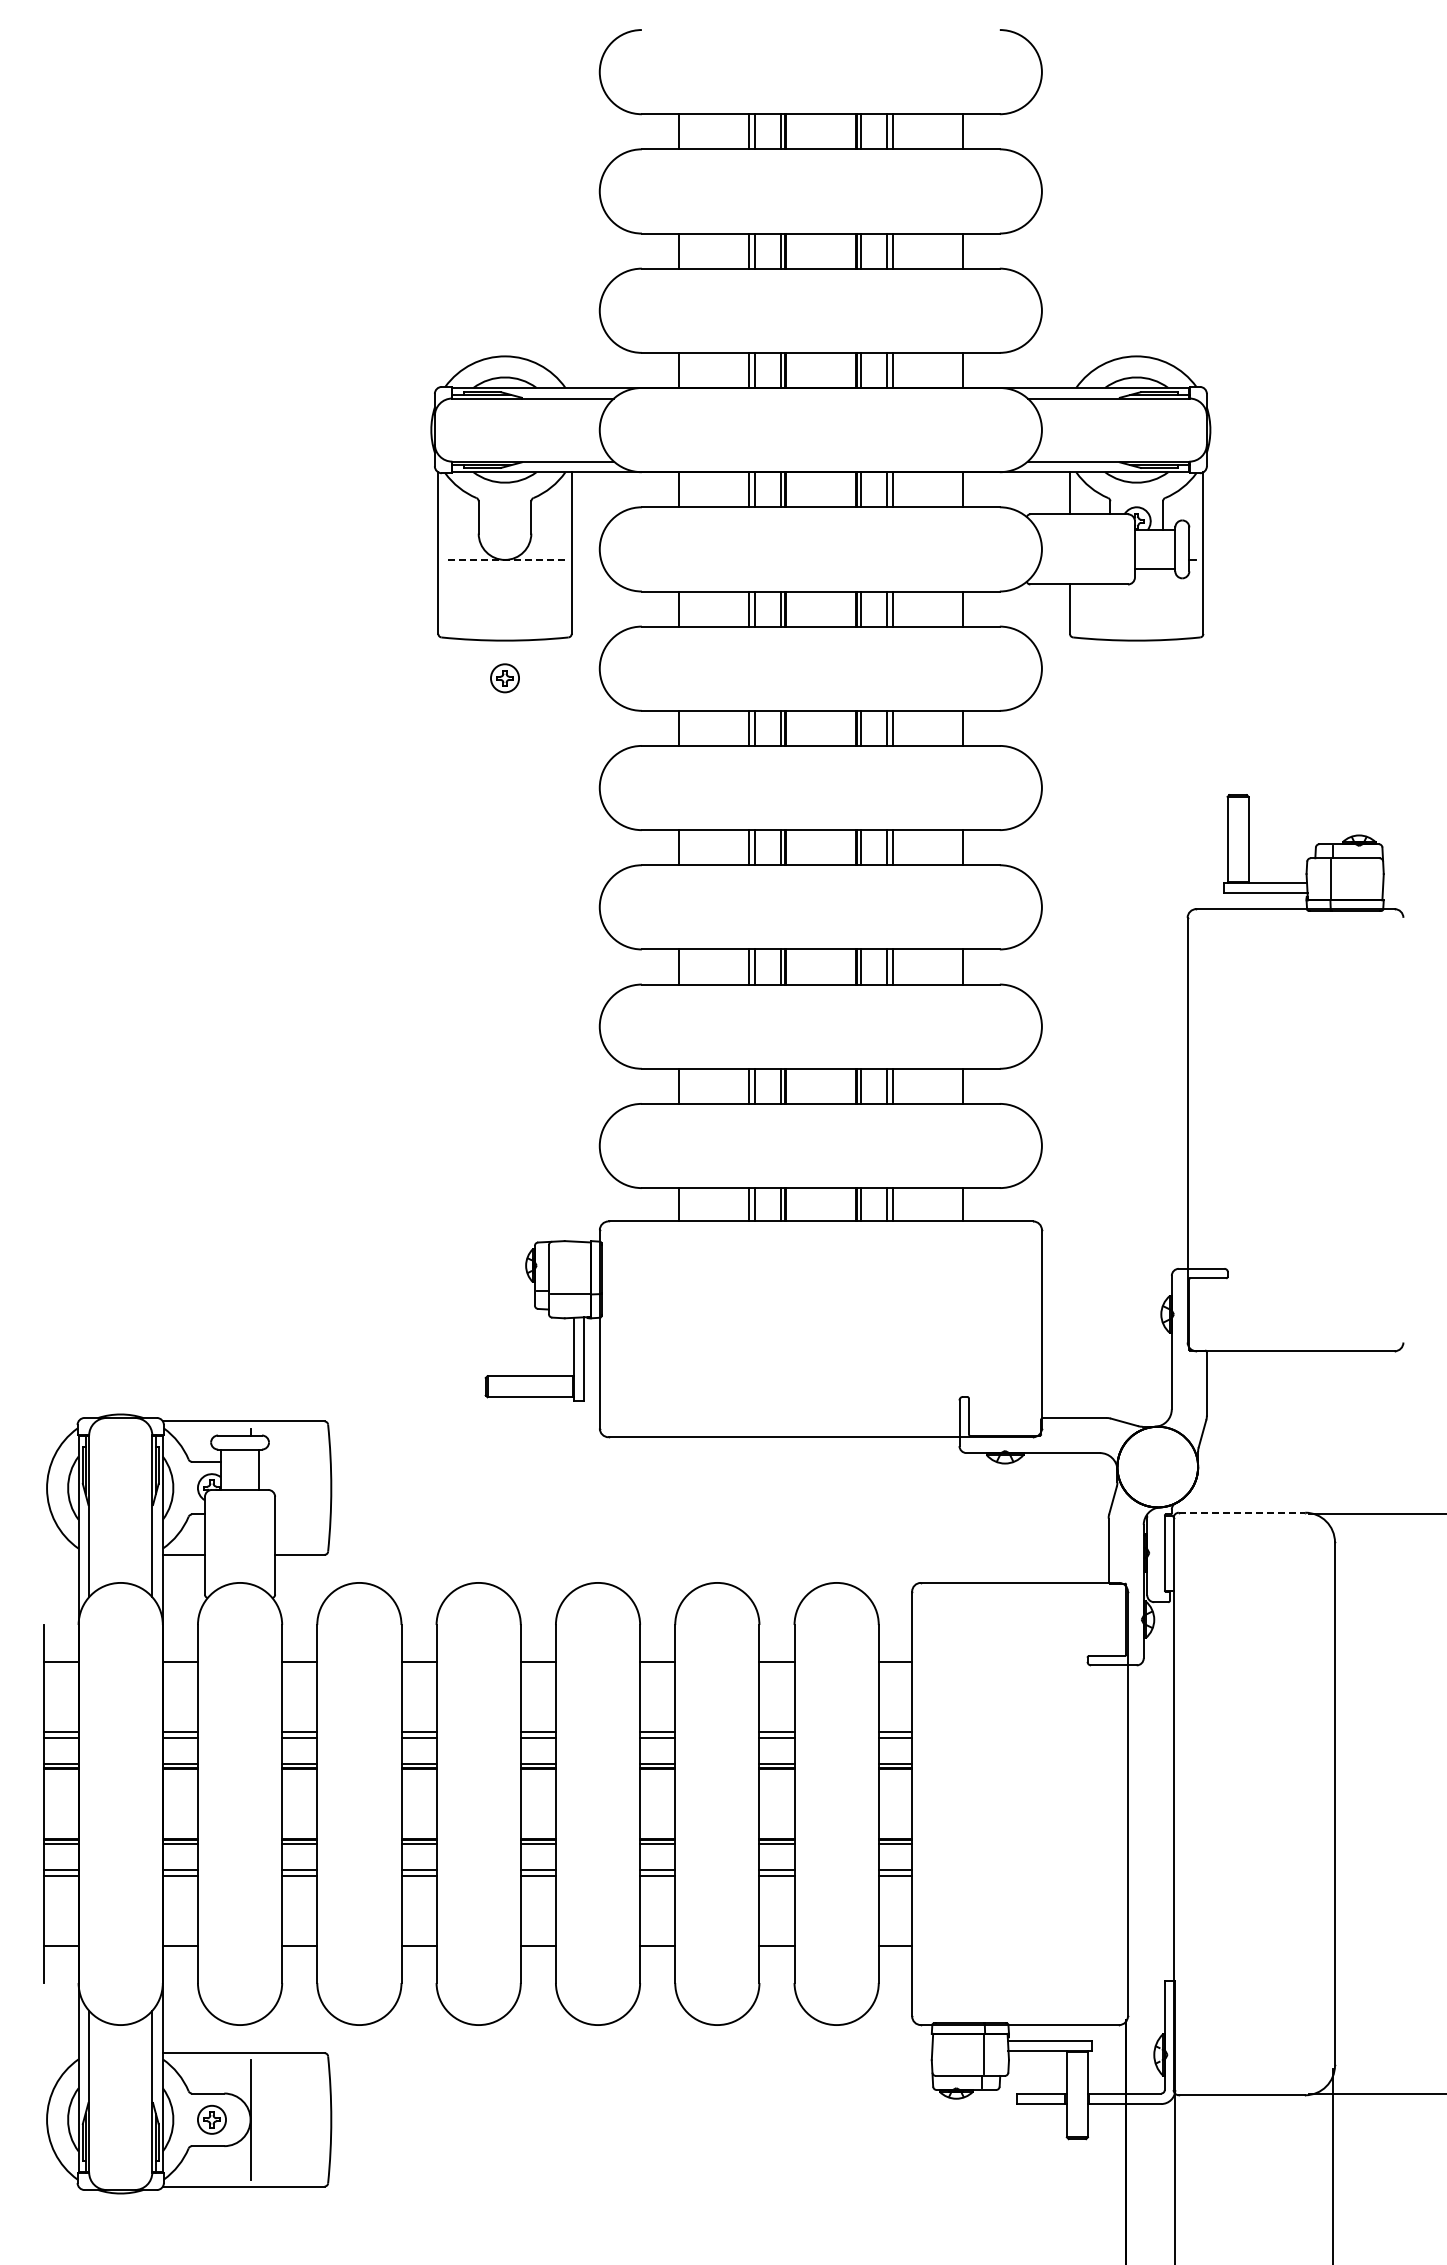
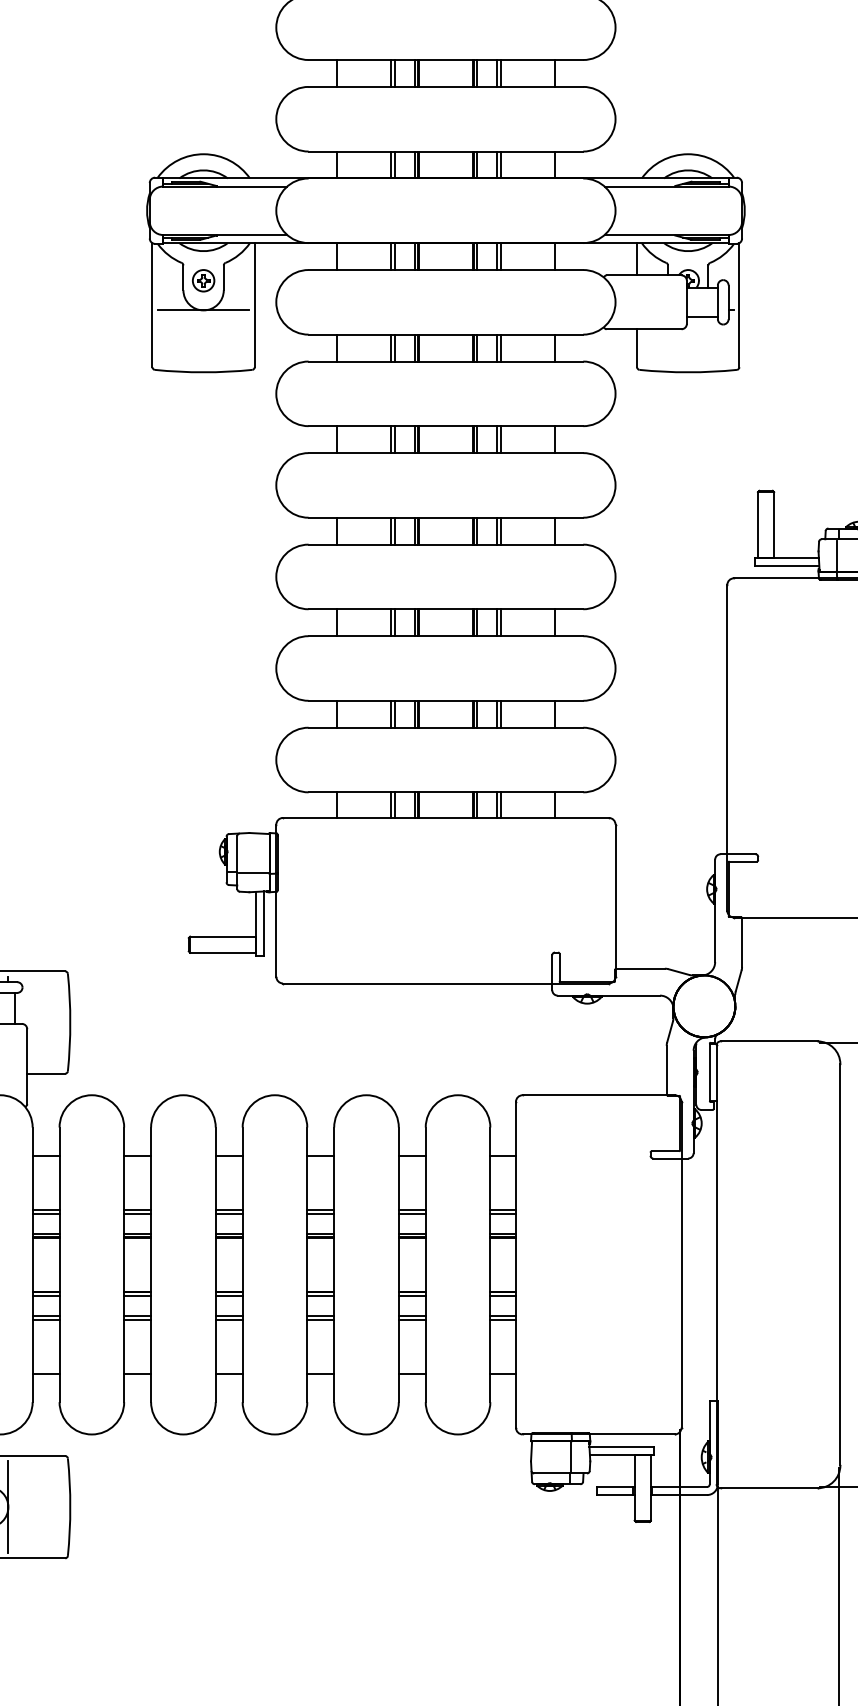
line: (505, 559) -> (203, 310), dashed -> solid
part: (504, 678) -> (203, 280), moved
line: (1242, 1512) -> (769, 1041), dashed -> solid

